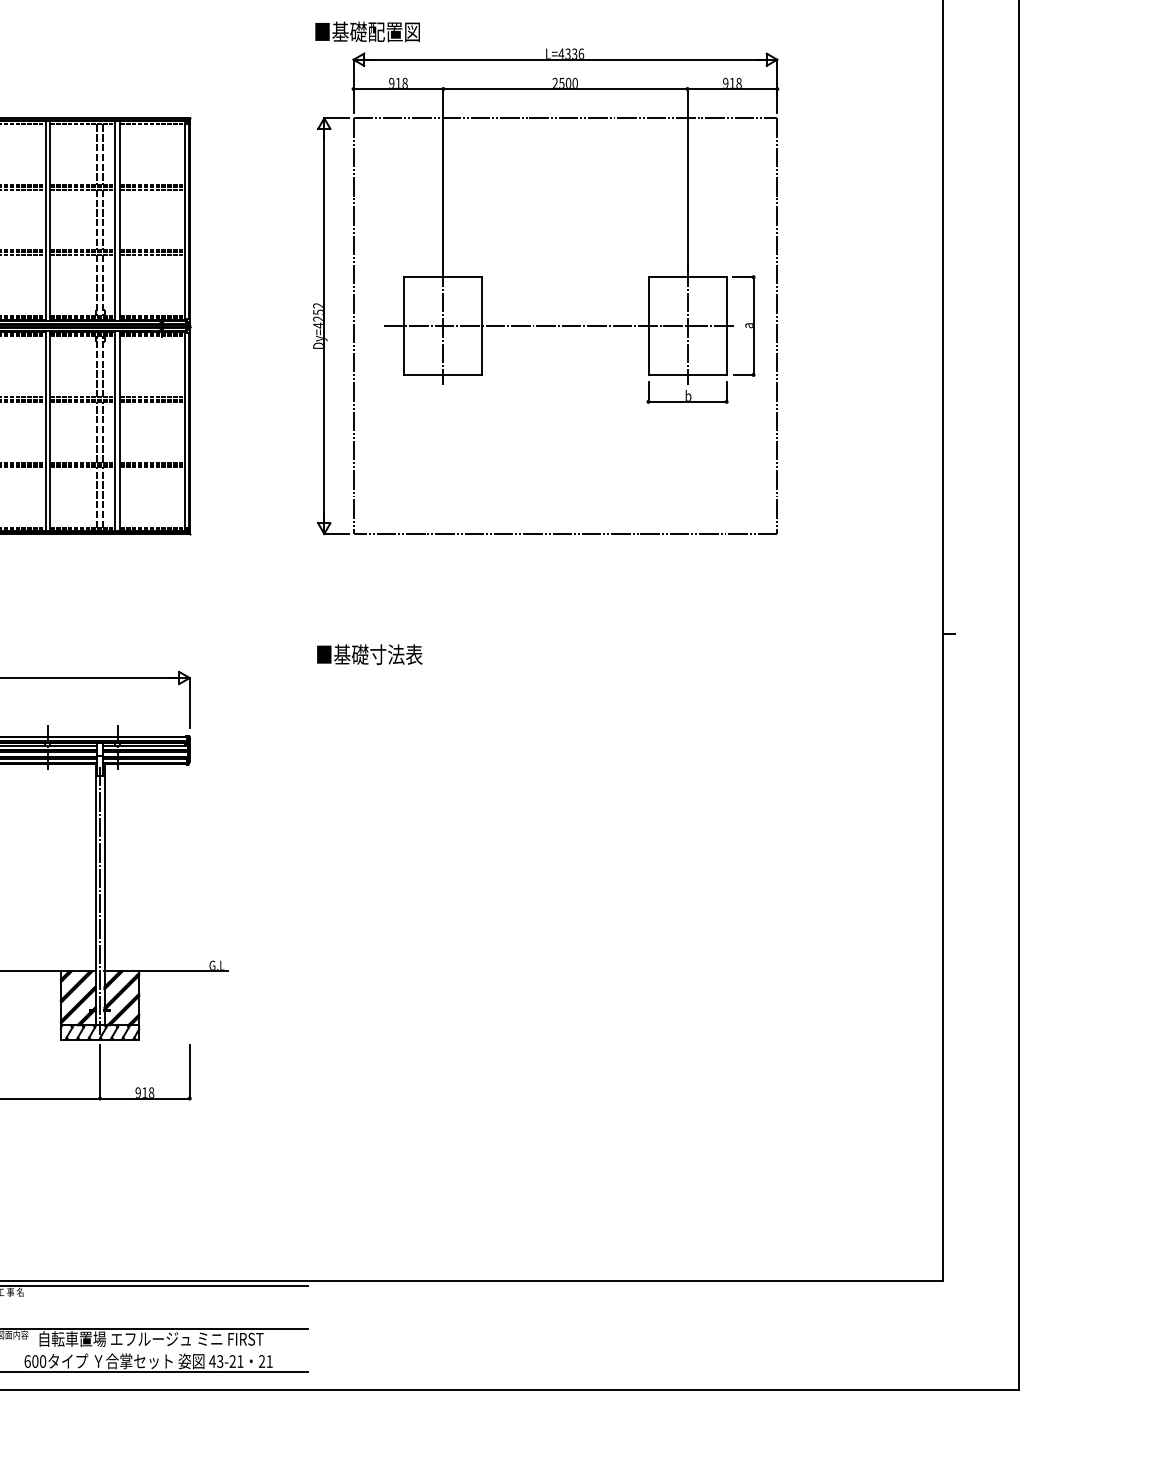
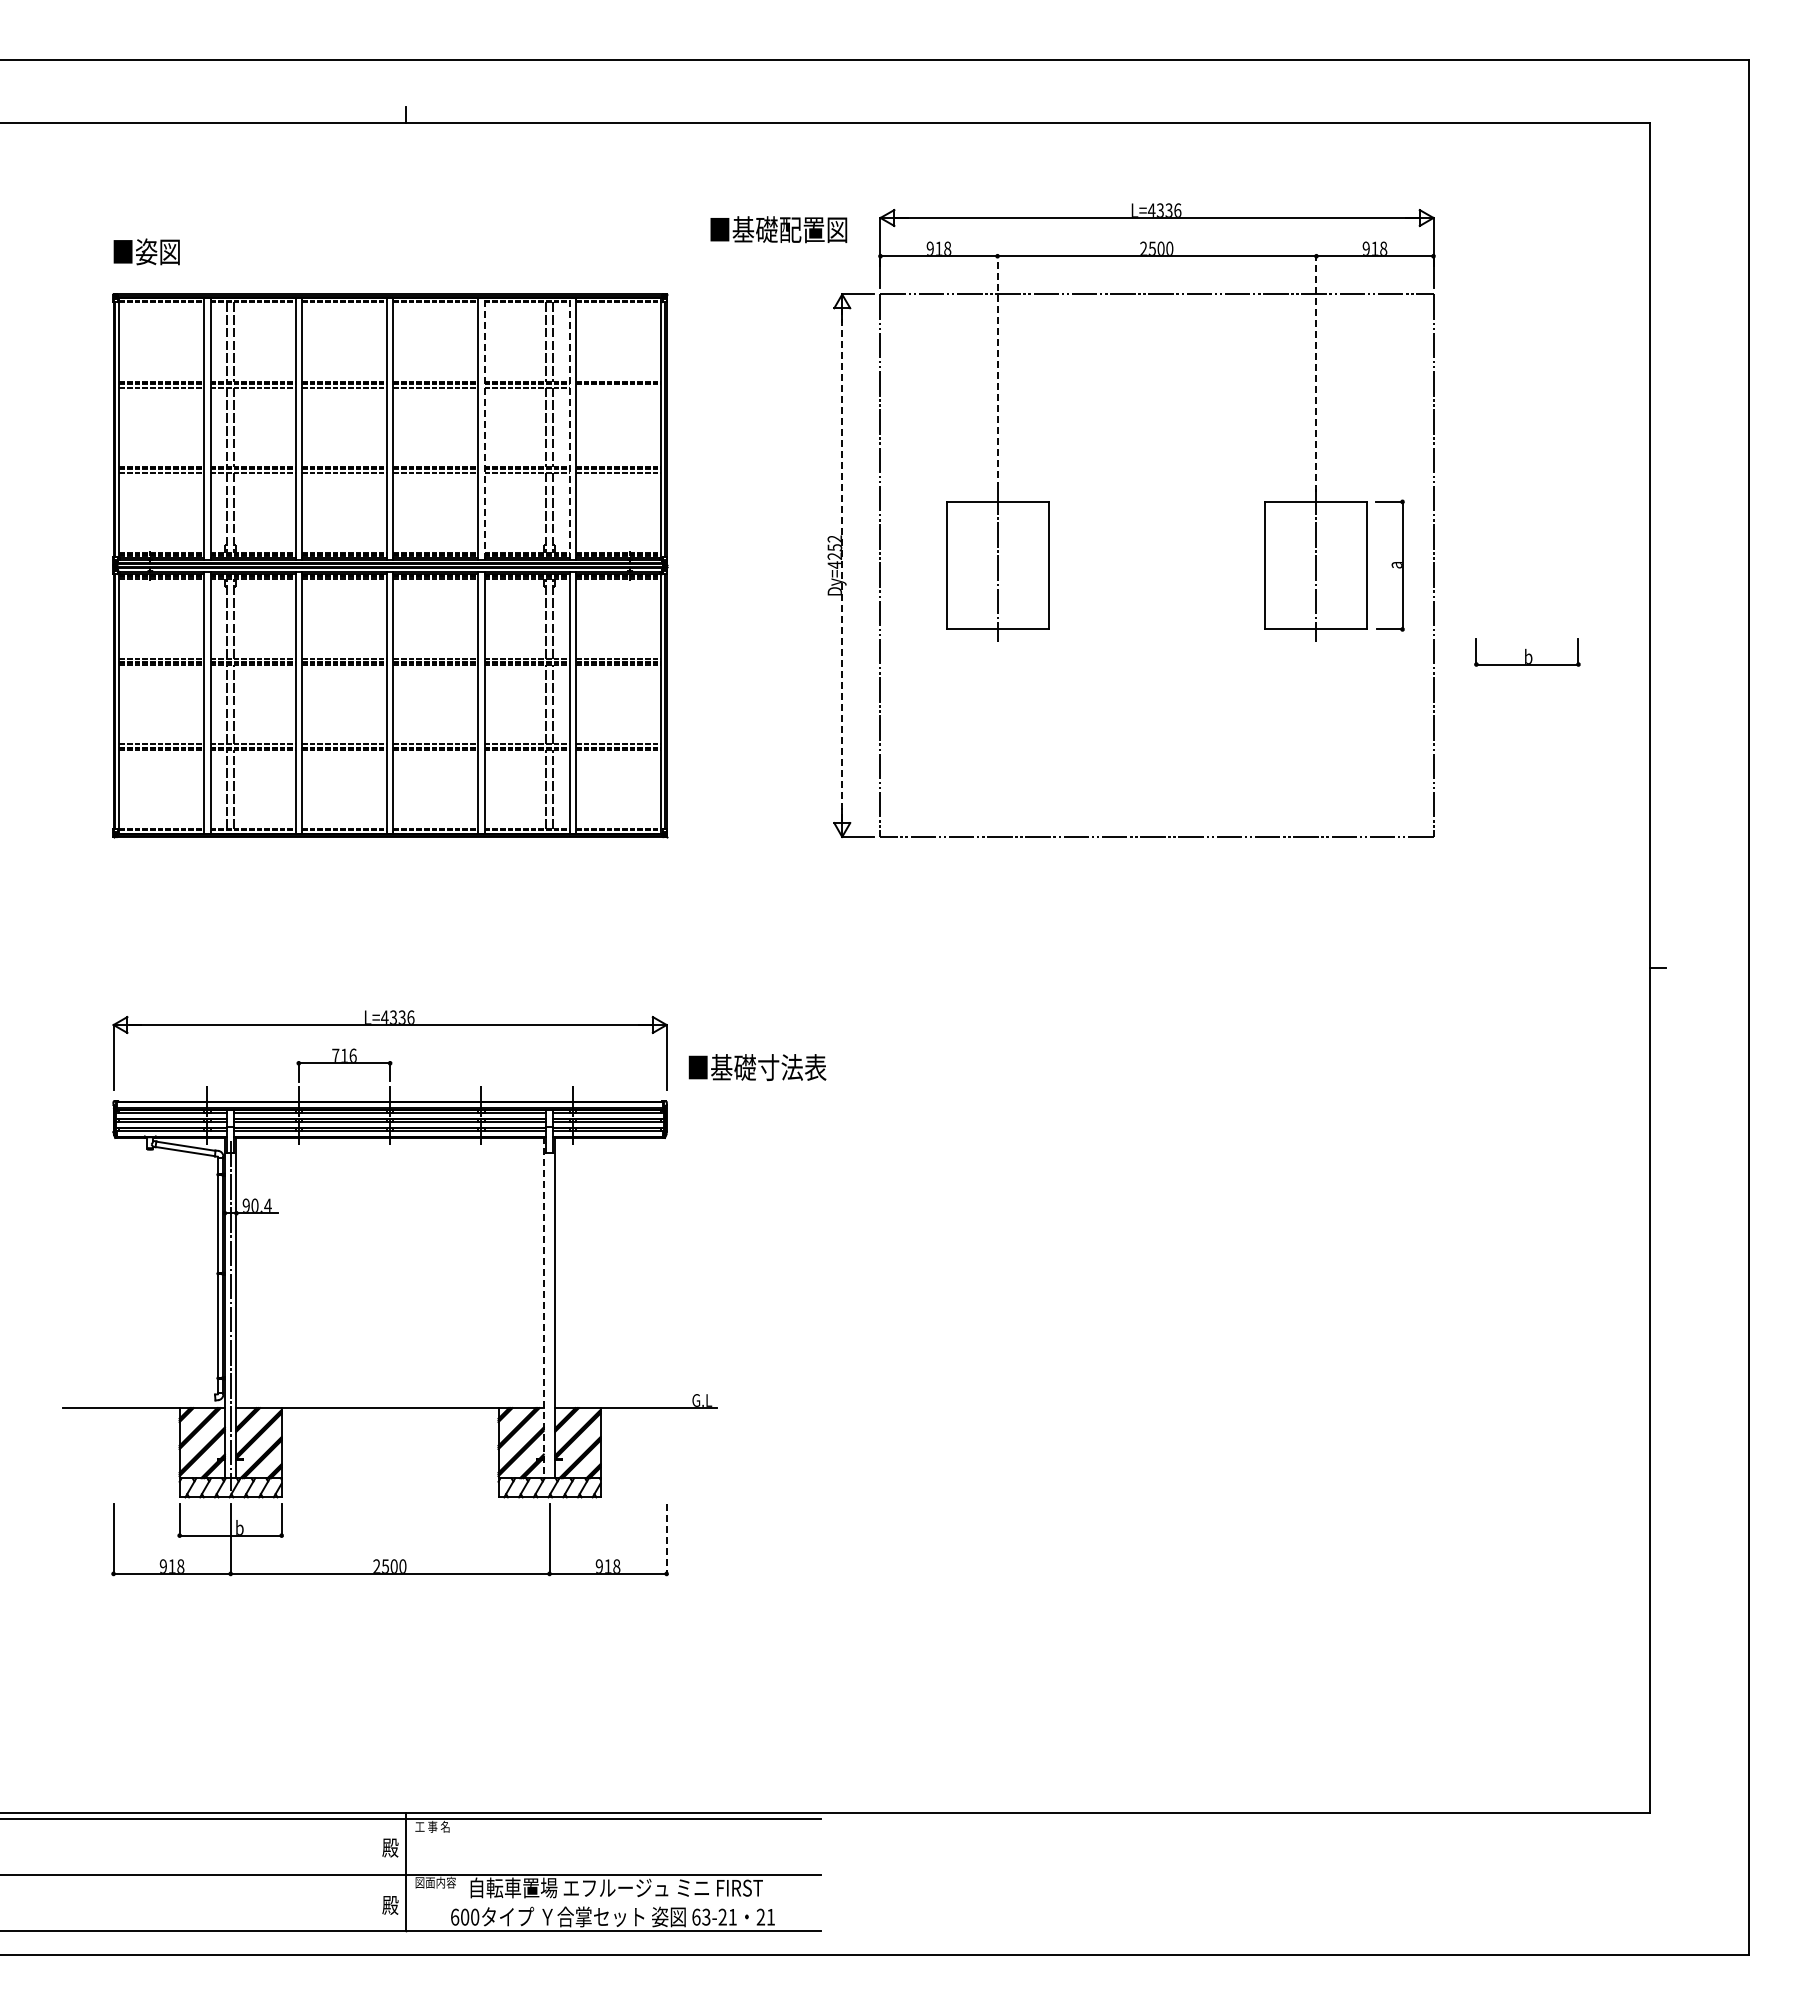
text: (367, 31) -> (778, 229), moved
line: (443, 178) -> (997, 372), solid -> dashed
line: (687, 178) -> (1316, 373), solid -> dashed
line: (152, 189) -> (618, 387), removed
line: (50, 221) -> (484, 428), solid -> dashed
line: (115, 221) -> (569, 428), solid -> dashed
line: (324, 325) -> (842, 565), solid -> dashed
line: (560, 325) -> (1150, 565), removed
part: (687, 392) -> (1527, 652), moved
text: (369, 654) -> (757, 1067), moved
line: (95, 894) -> (543, 1307), solid -> dashed
line: (100, 900) -> (549, 1315), removed
line: (189, 1072) -> (666, 1539), solid -> dashed
text: (211, 1360) -> (695, 1916), 43-21 -> 63-21

